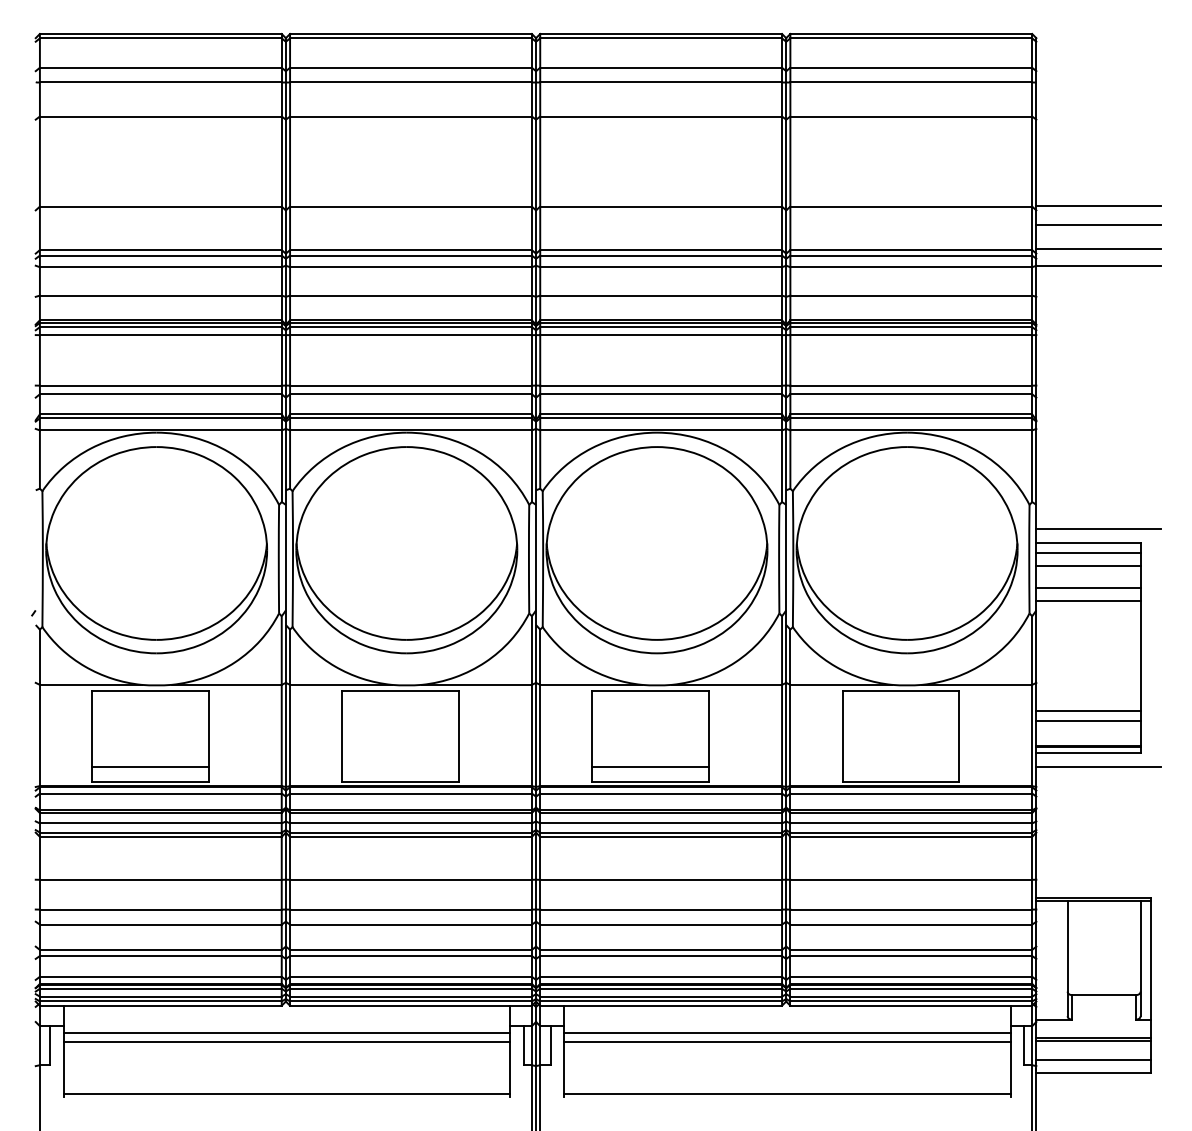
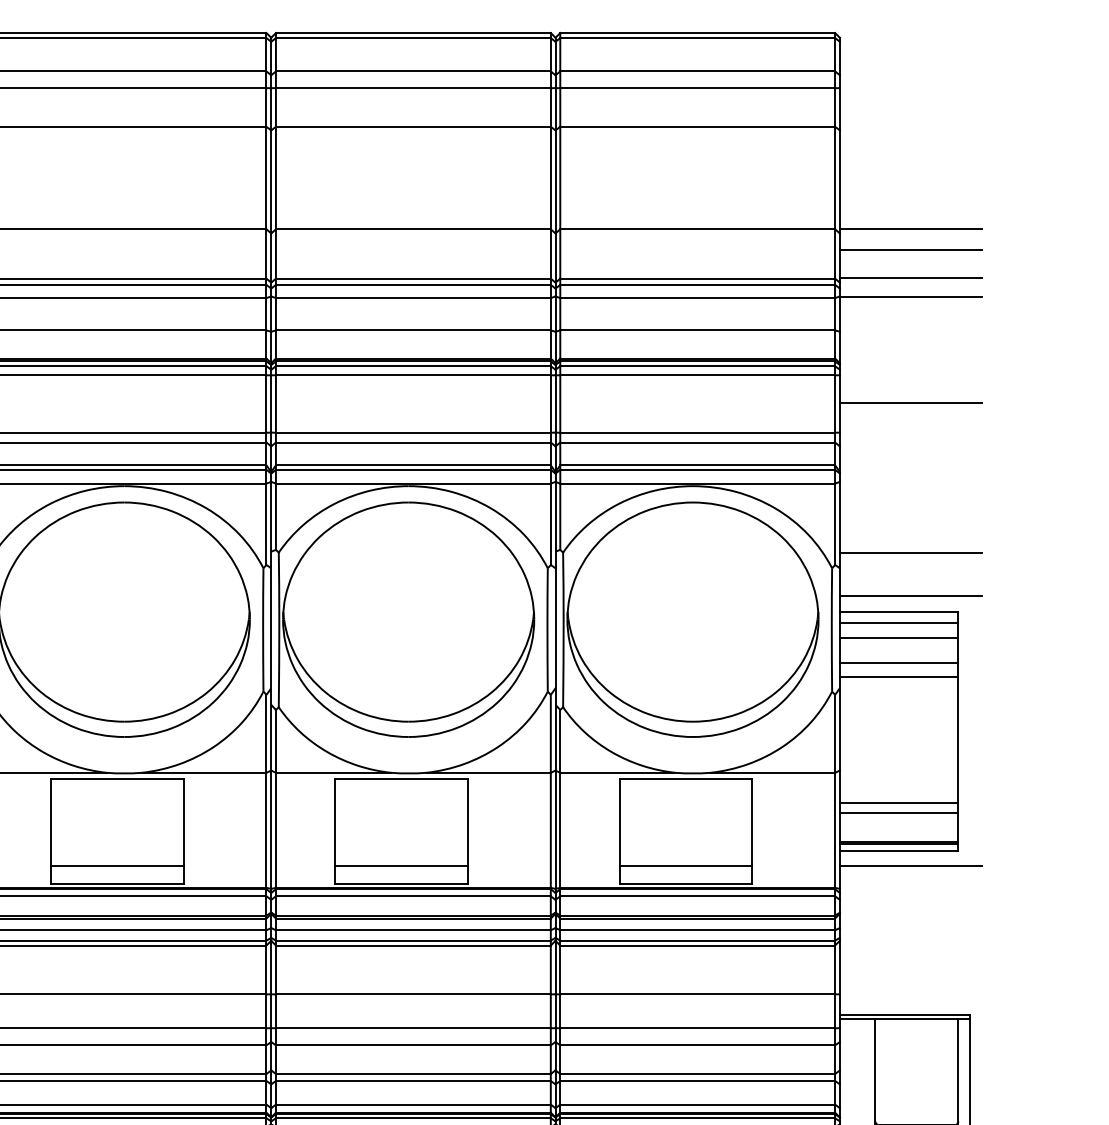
line: (1098, 359) -> (910, 403), added
line: (1098, 491) -> (910, 553), added
line: (400, 766) -> (117, 865), added
line: (900, 766) -> (685, 865), added

